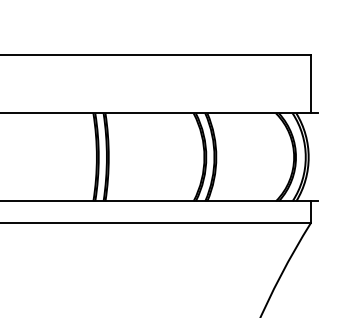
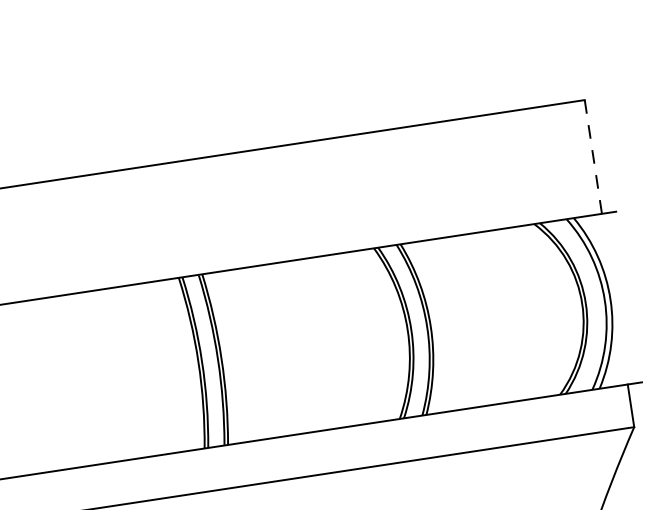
line: (310, 84) -> (592, 157), solid -> dashed

